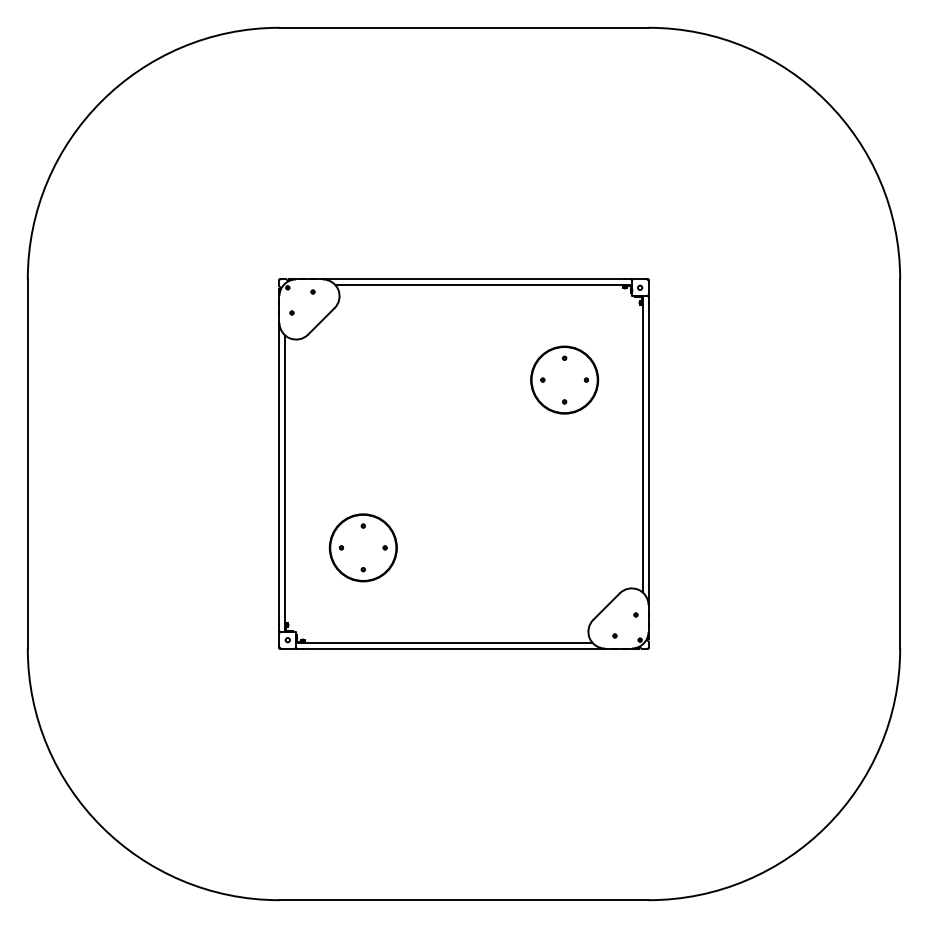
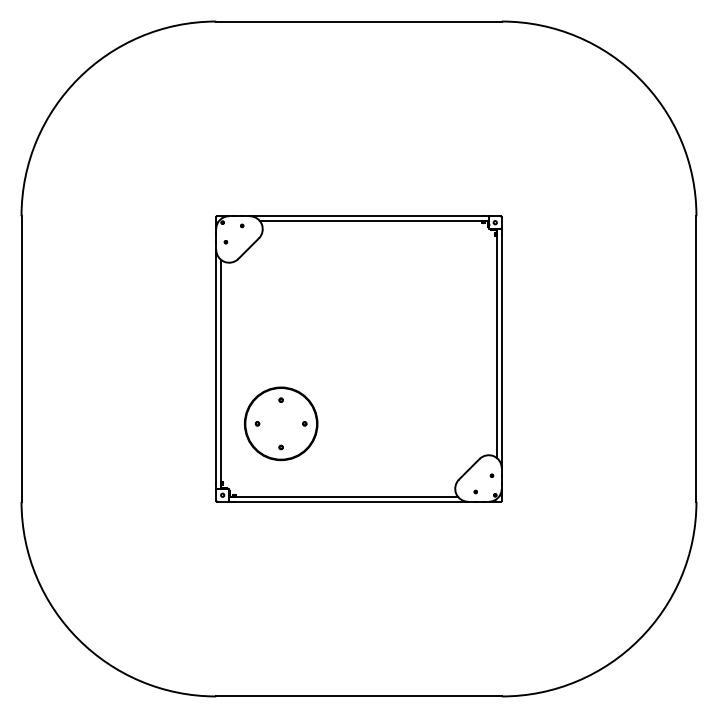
part: (564, 379) -> (436, 293), removed
part: (362, 547) -> (280, 423), size x1.4

